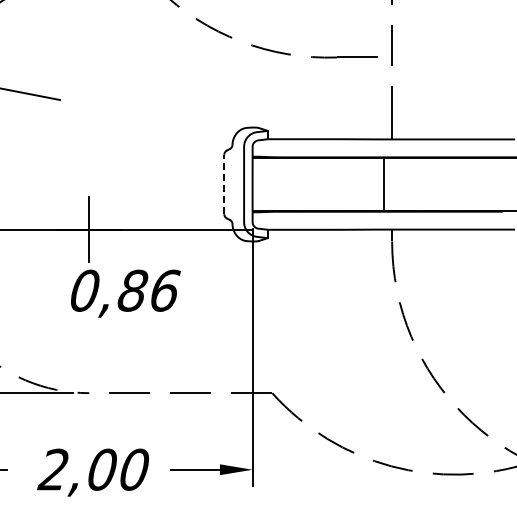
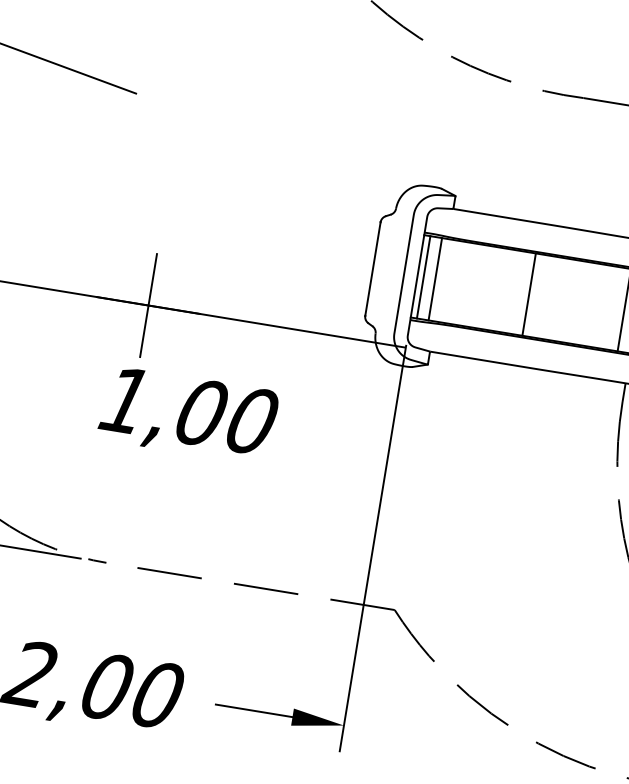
line: (224, 184) -> (373, 269), dashed -> solid
line: (256, 184) -> (423, 277), added
line: (263, 184) -> (434, 279), added
line: (323, 184) -> (529, 294), added
text: (125, 290) -> (189, 410), 0,86 -> 1,00

